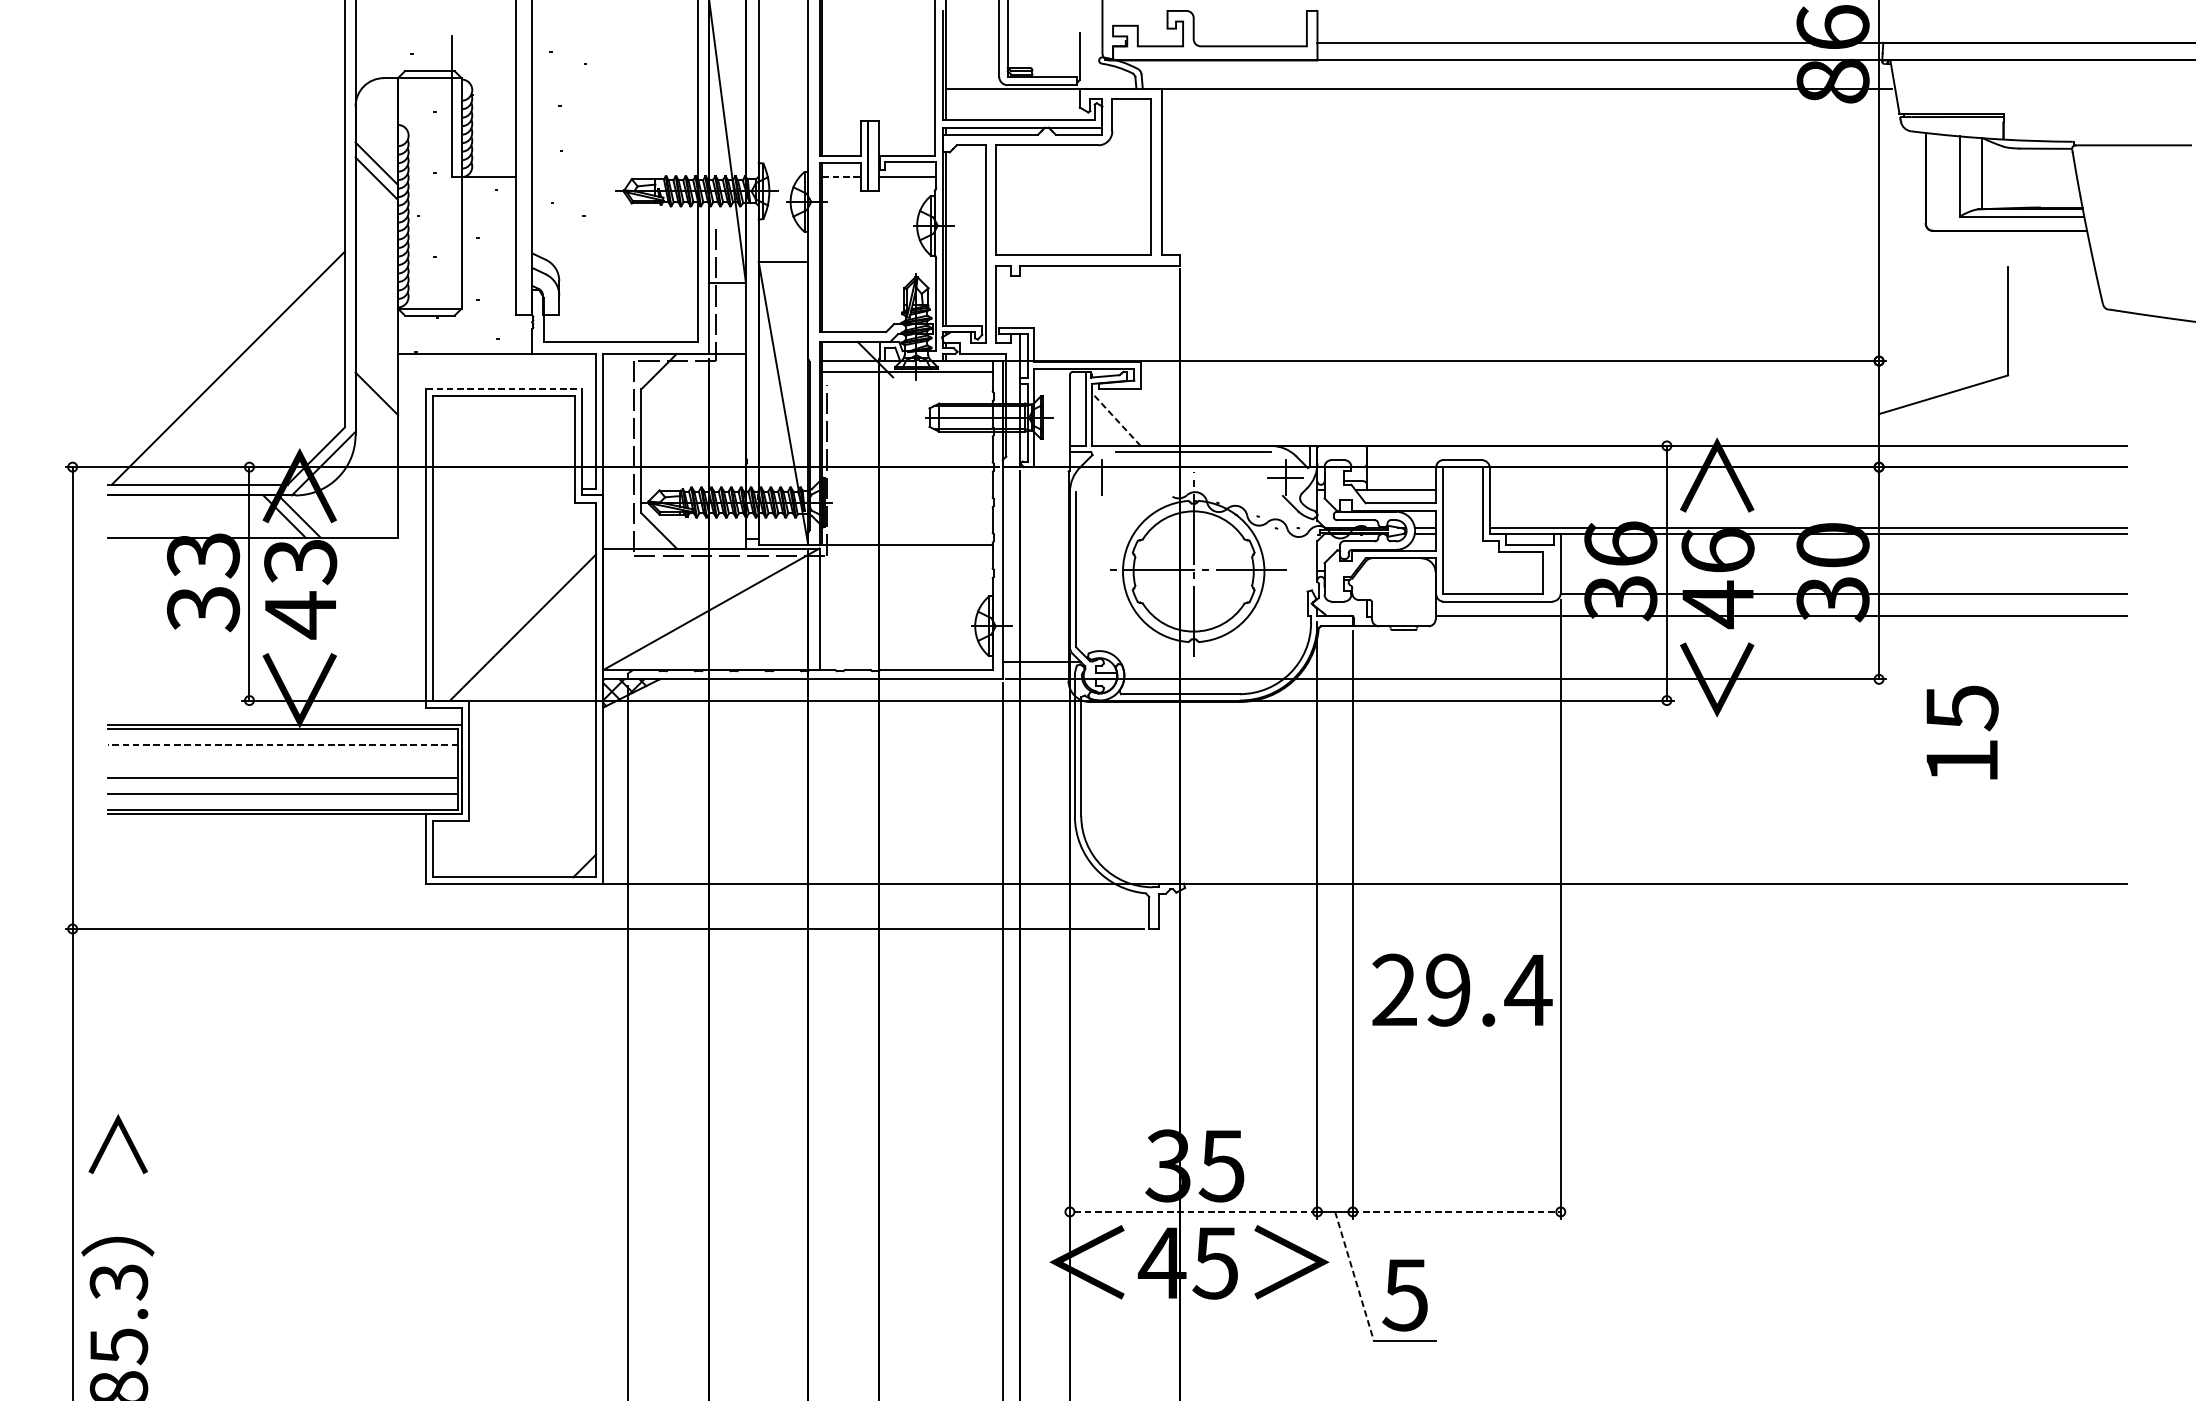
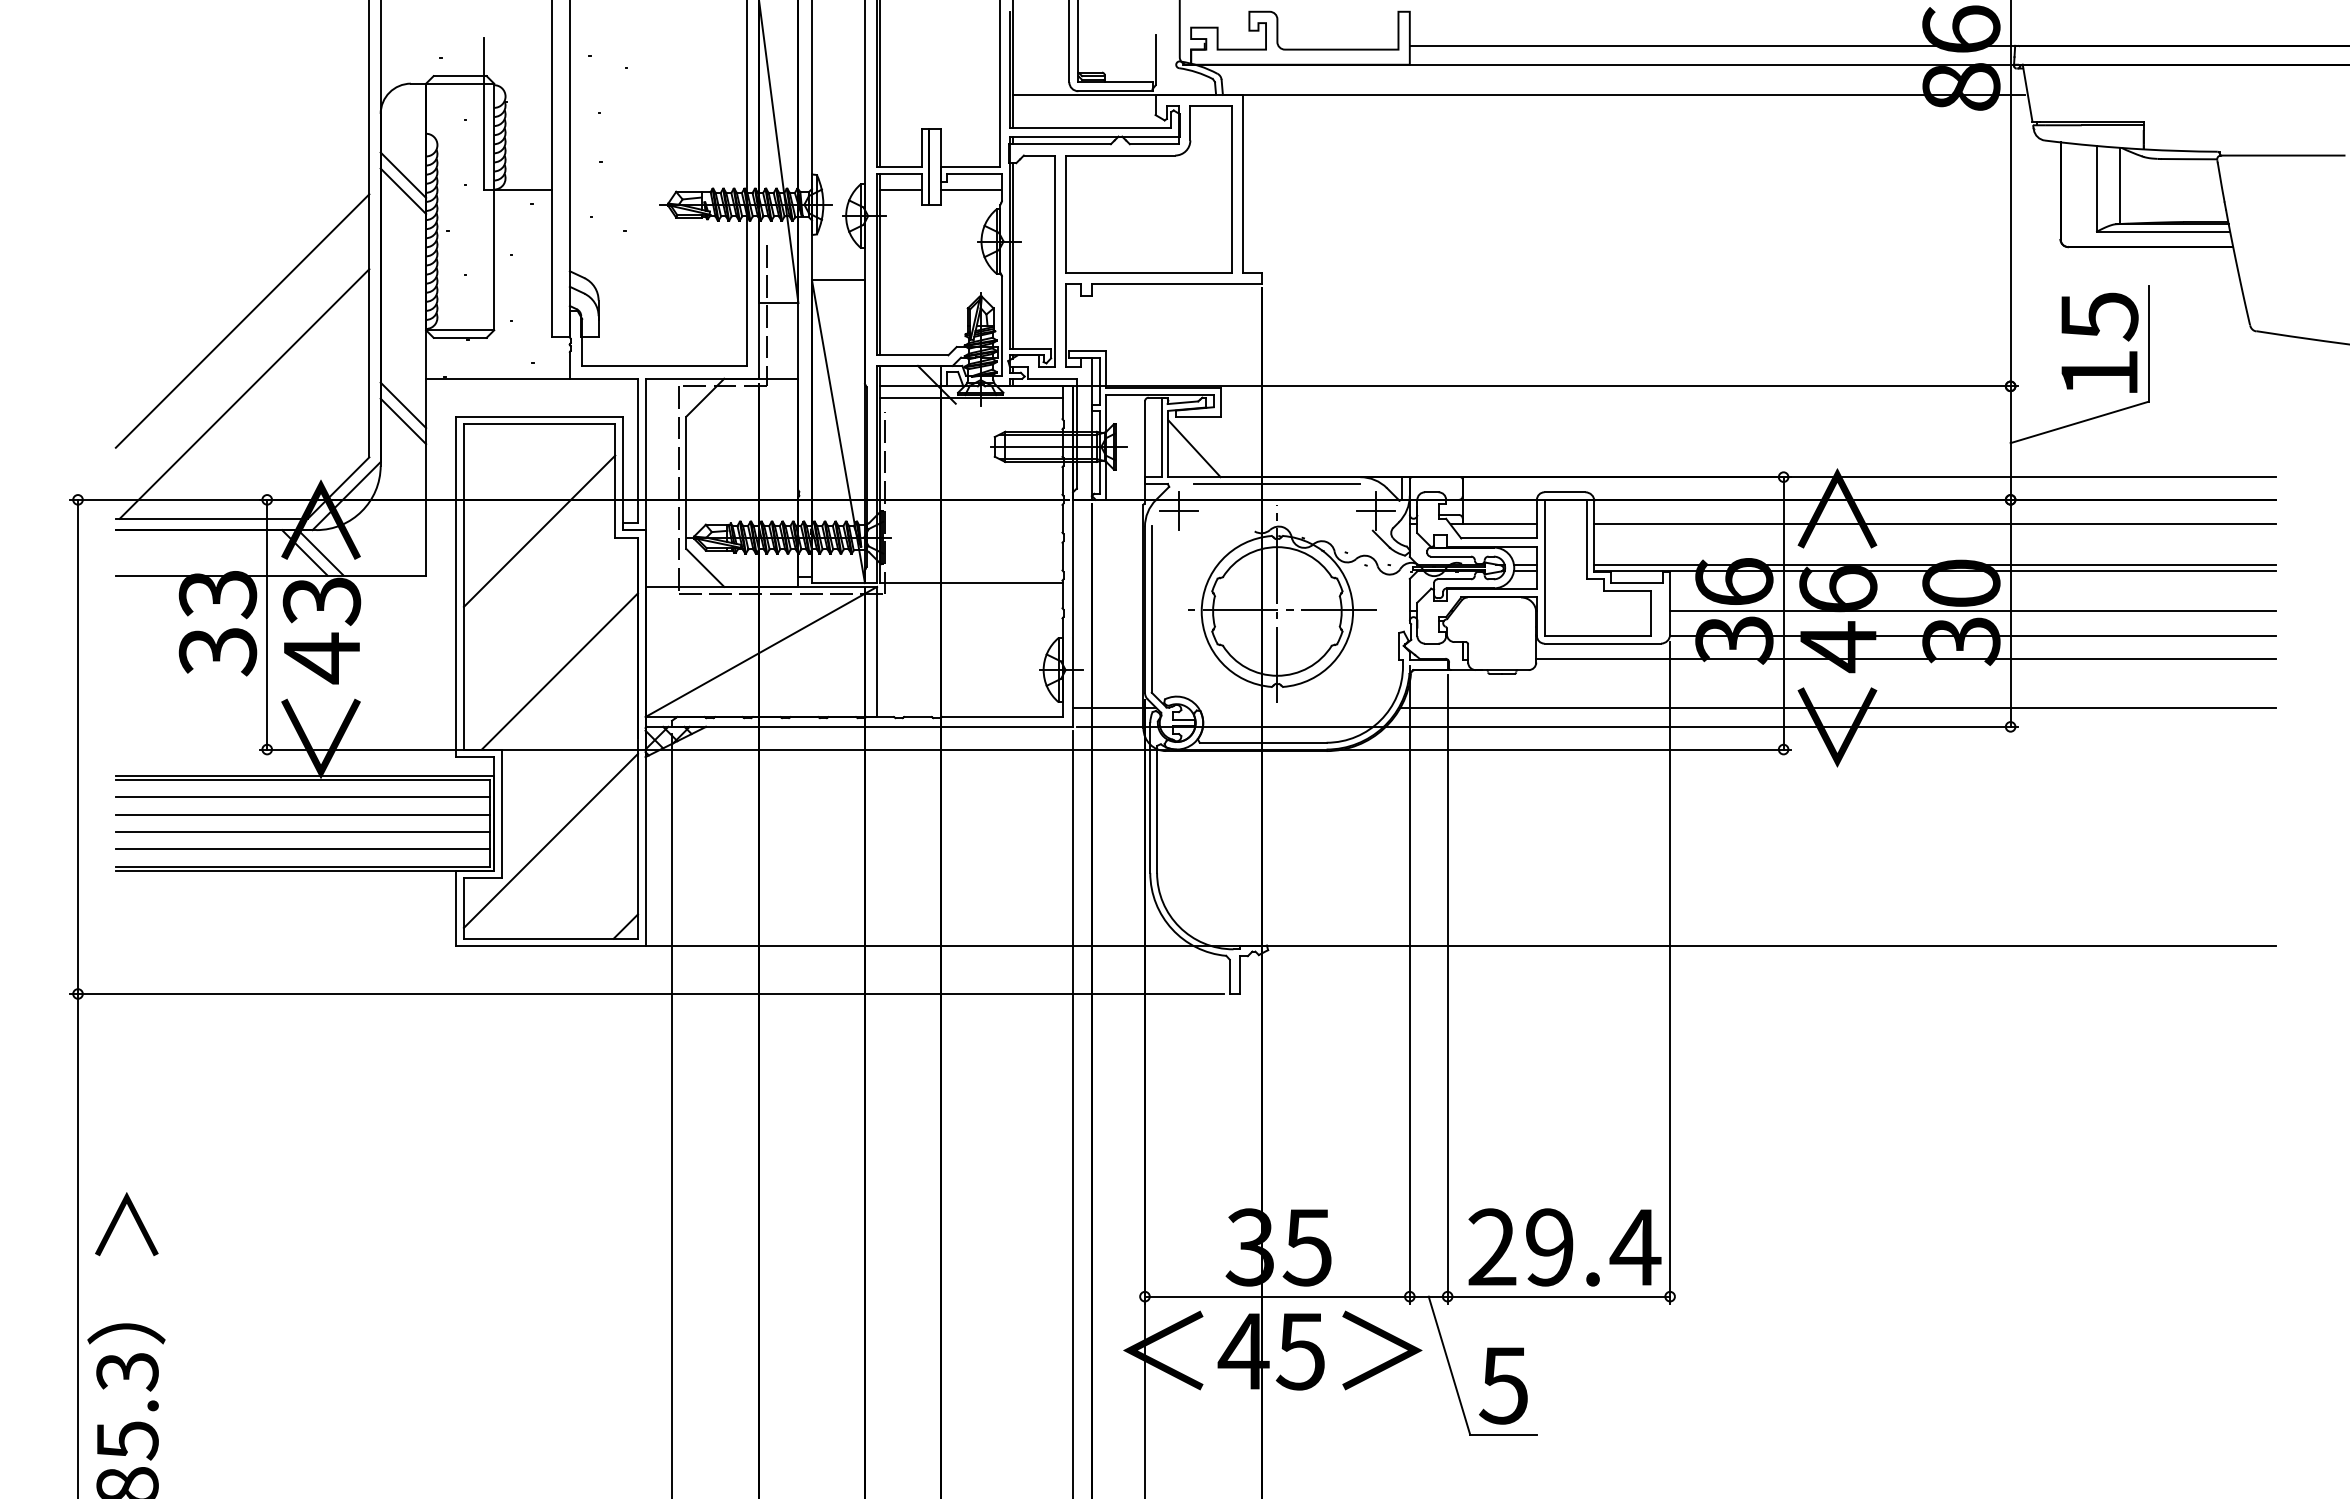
line: (841, 177) -> (900, 189), dashed -> solid
line: (226, 299) -> (242, 320), added
line: (376, 378) -> (403, 405), added
line: (504, 389) -> (540, 416), dashed -> solid
line: (1116, 419) -> (1194, 448), dashed -> solid
line: (1101, 478) -> (1178, 511), added
line: (1808, 490) -> (1935, 524), added
line: (503, 495) -> (539, 530), added
line: (1844, 571) -> (1973, 611), added
line: (1717, 661) -> (1837, 707), added
text: (1962, 732) -> (2099, 342), moved
line: (282, 745) -> (302, 797), dashed -> solid
line: (282, 761) -> (302, 814), added
line: (514, 785) -> (550, 840), added
text: (1462, 990) -> (1564, 1247), moved
line: (1192, 1211) -> (1276, 1296), dashed -> solid
line: (1457, 1211) -> (1559, 1296), dashed -> solid
line: (1354, 1277) -> (1449, 1366), dashed -> solid

